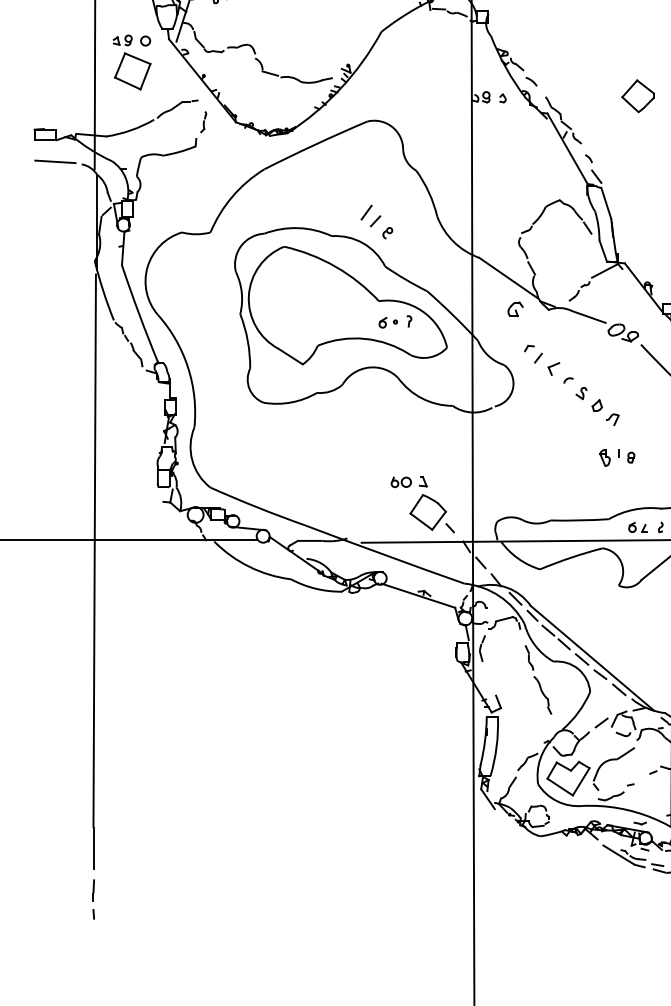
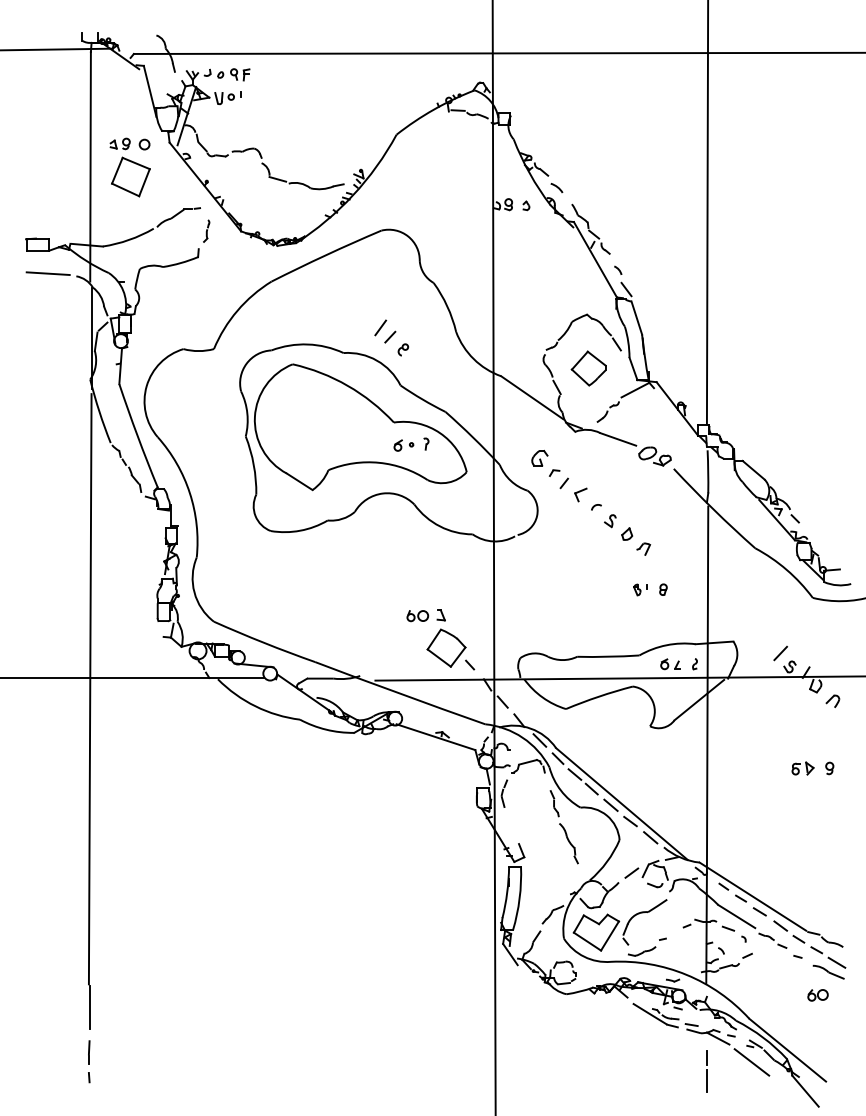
part: (637, 96) -> (588, 368), moved
part: (515, 309) -> (539, 458), moved
part: (609, 457) -> (640, 589), size x0.62

